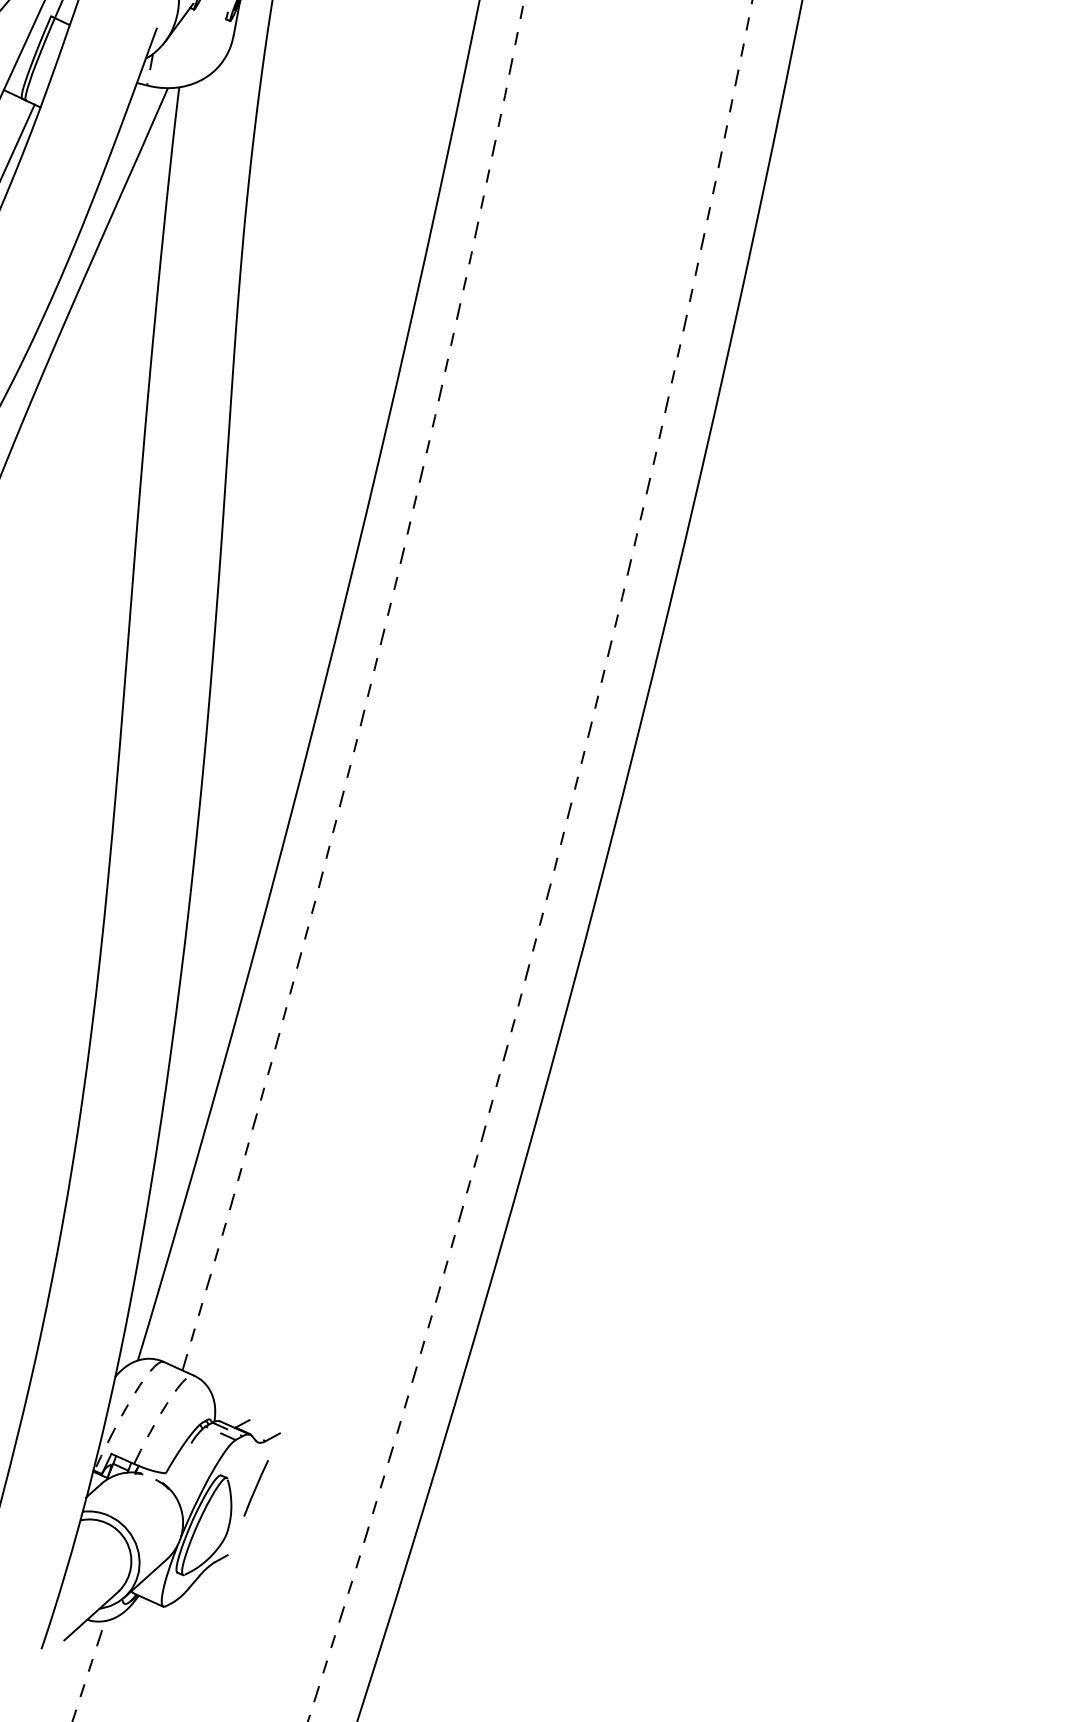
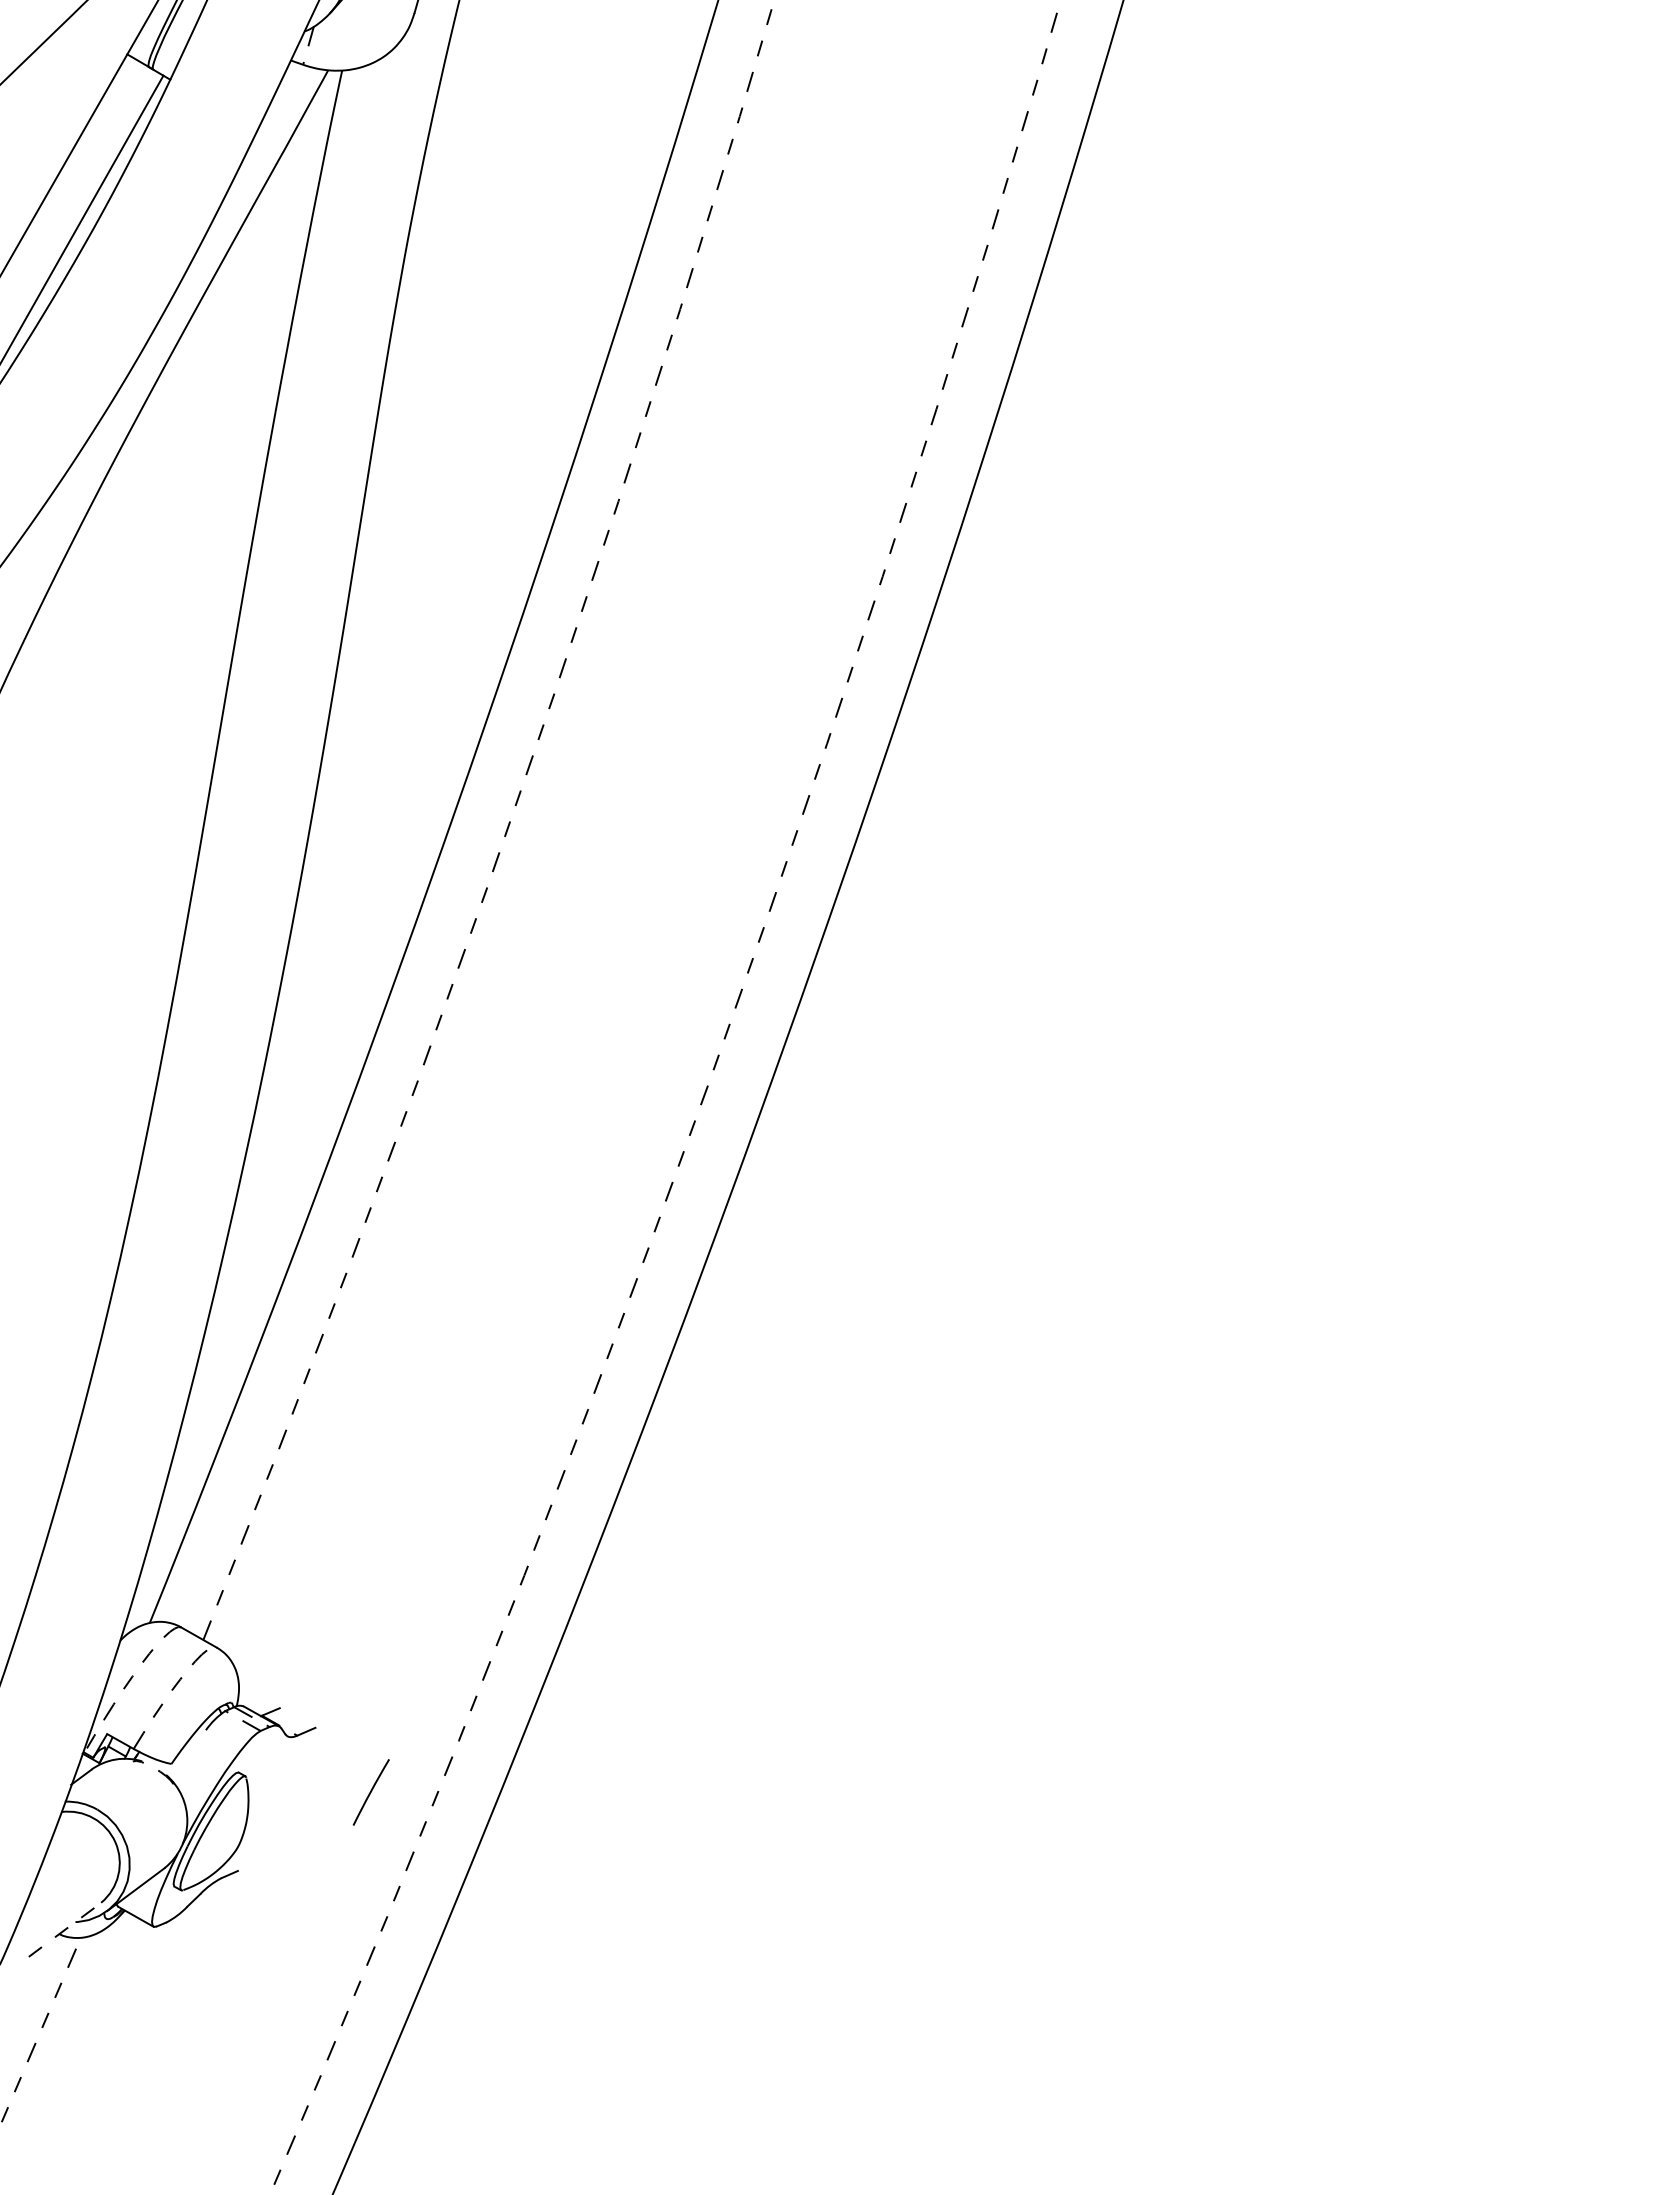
line: (255, 1488) -> (370, 1792), moved
line: (92, 1615) -> (65, 1929), solid -> dashed

